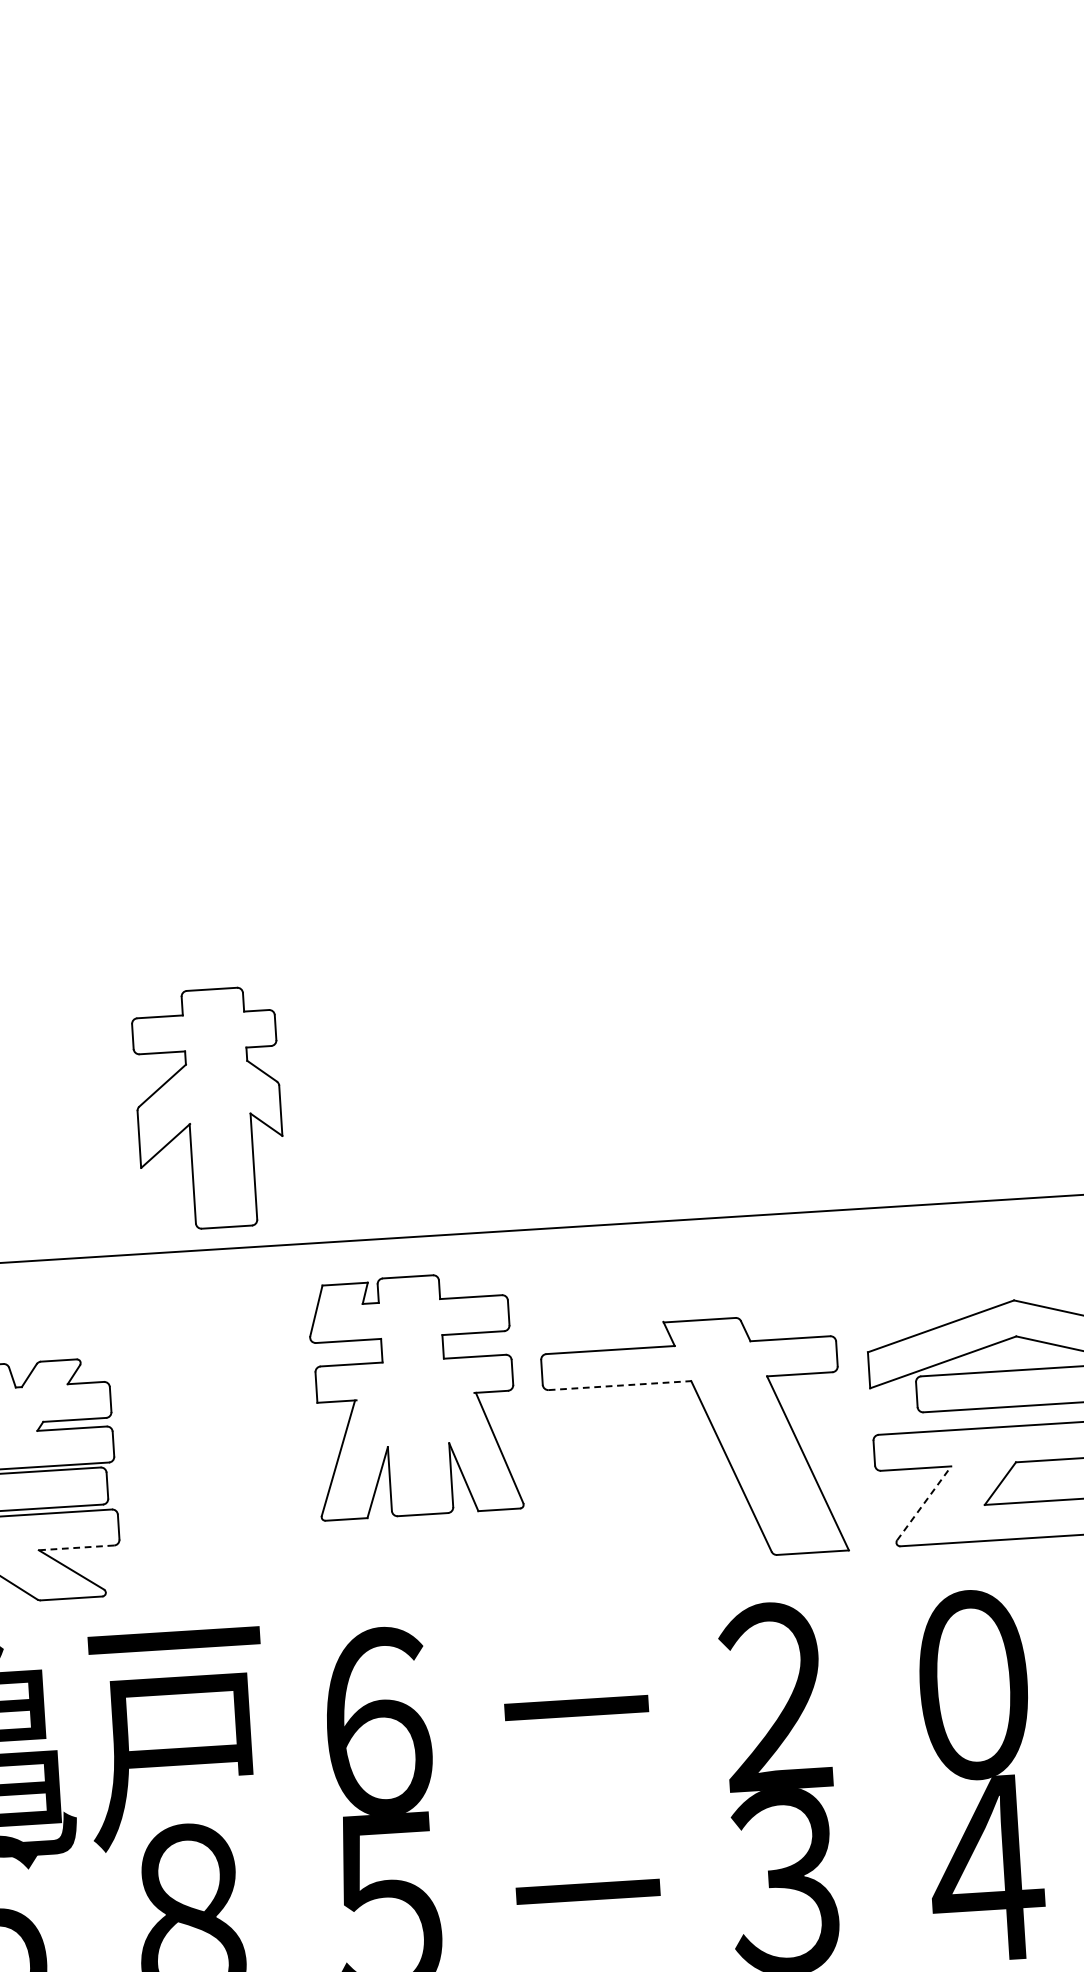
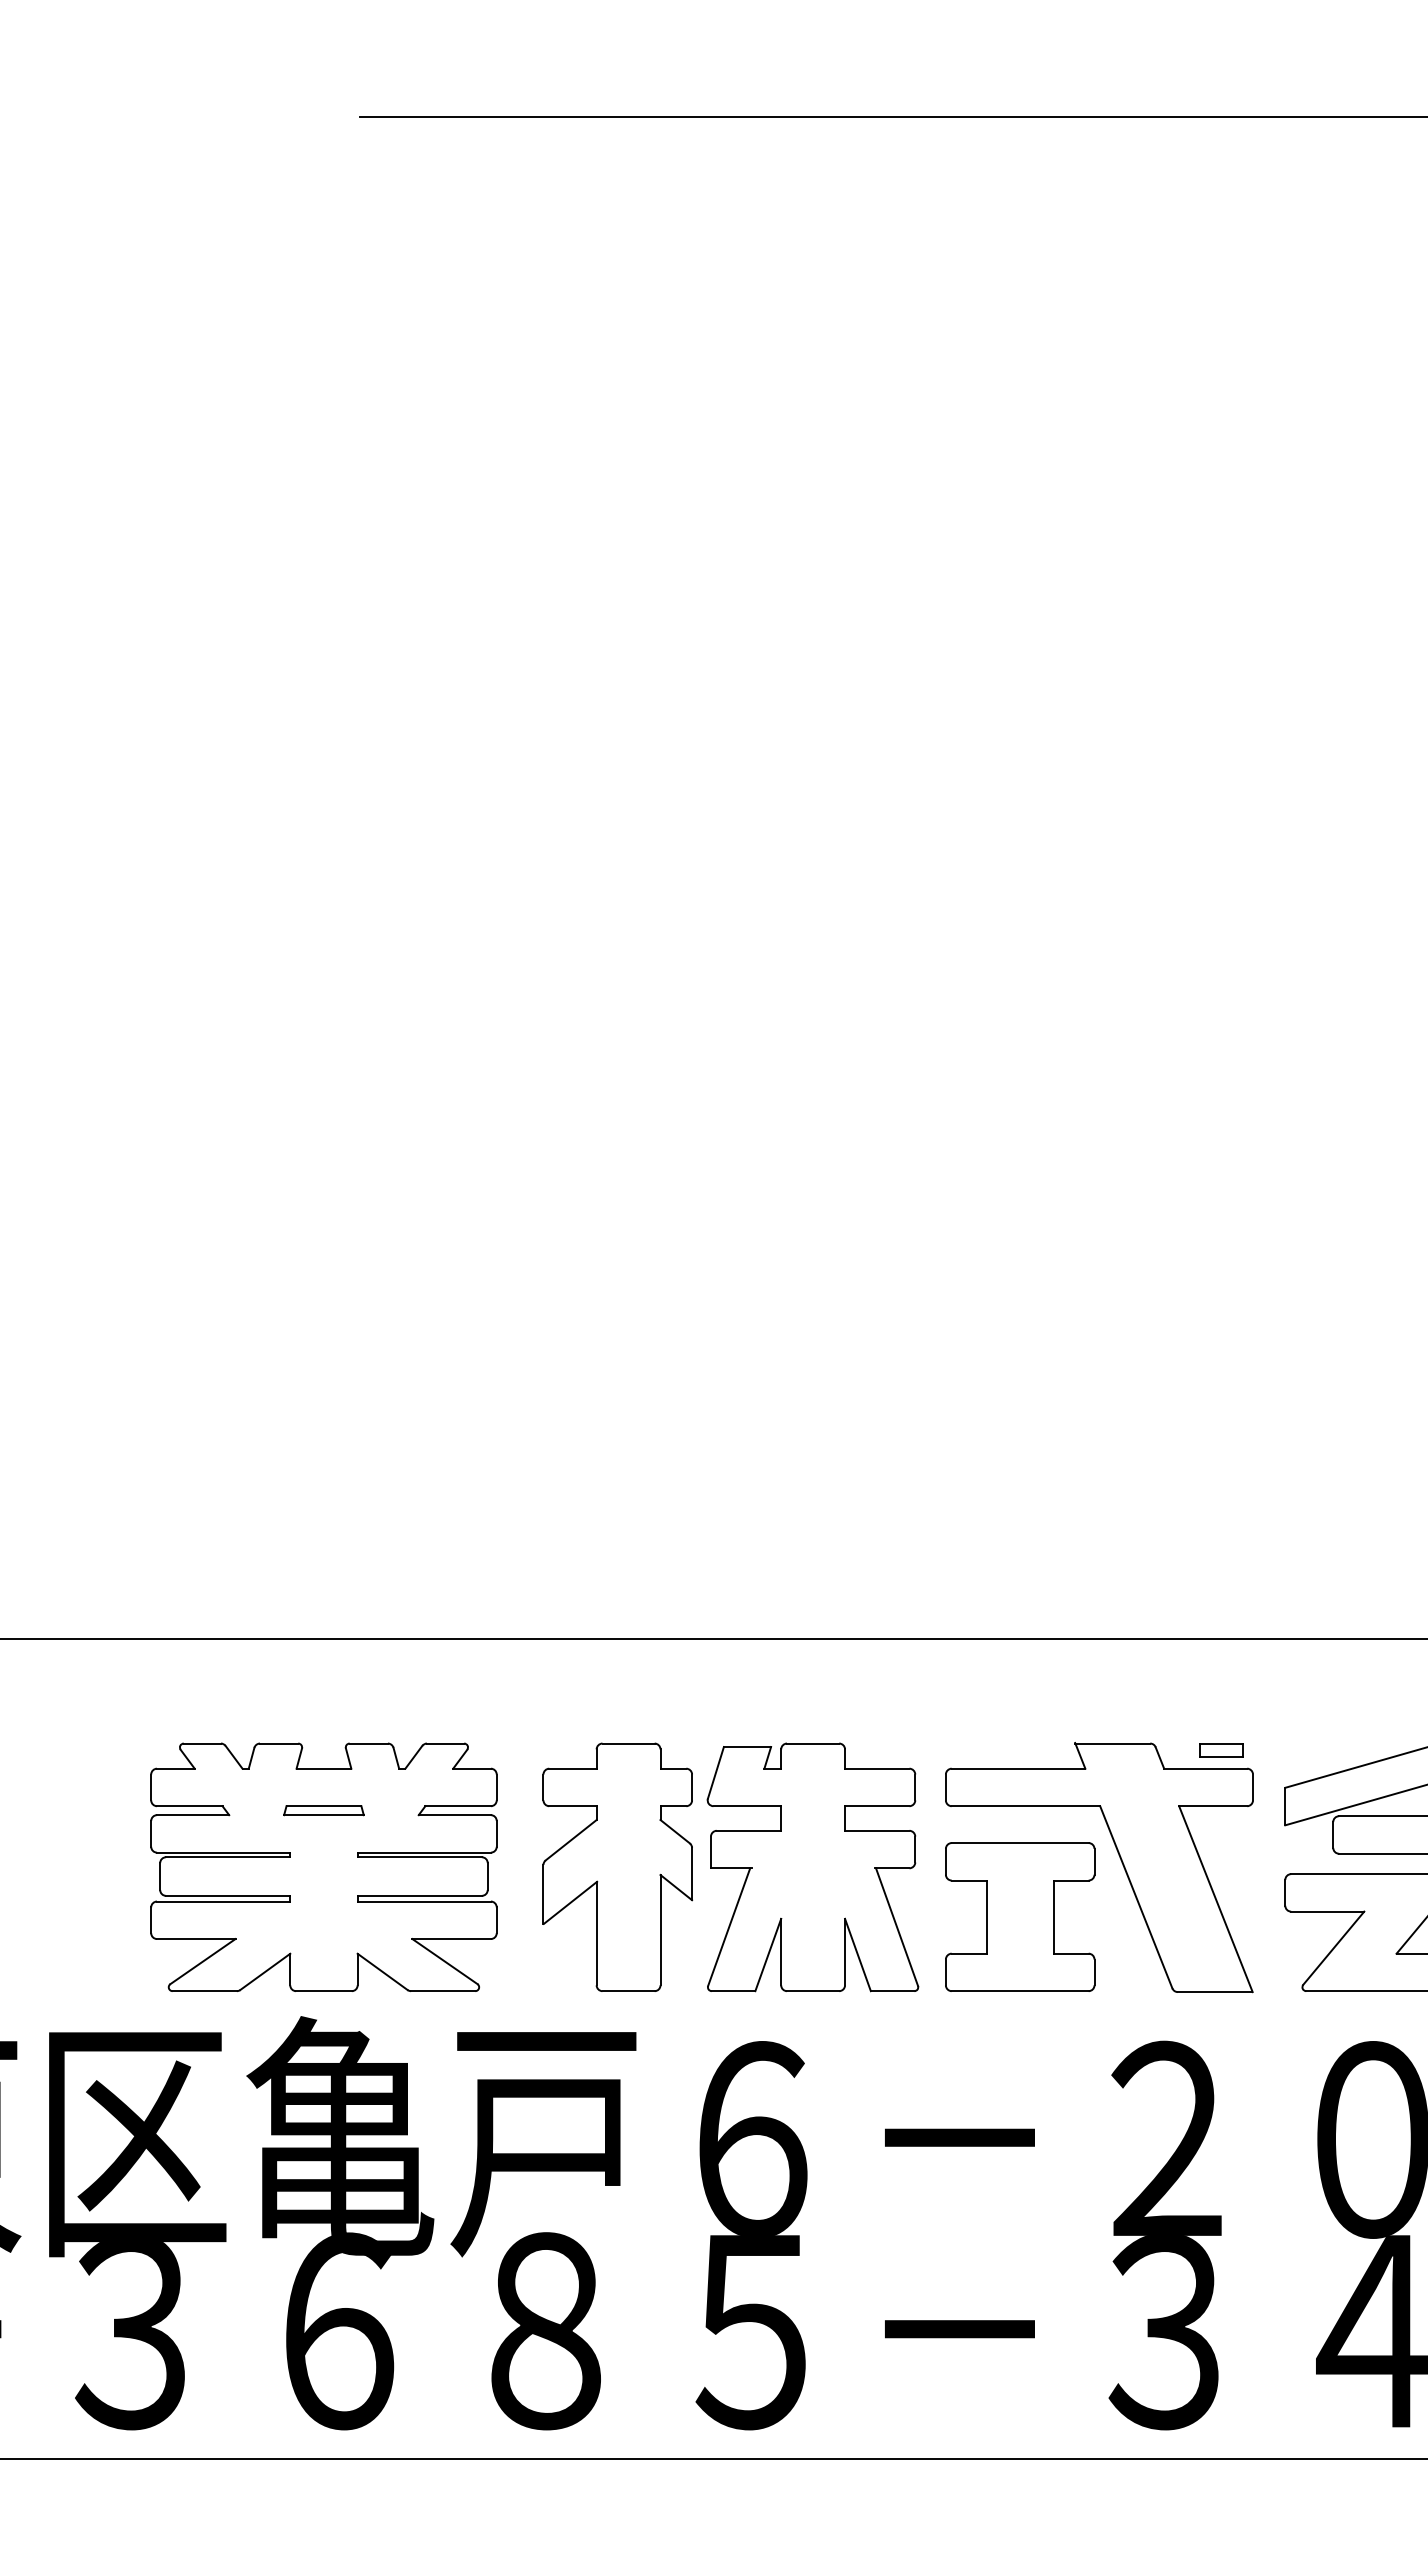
part: (208, 1108) -> (617, 1866), moved
part: (804, 1320) -> (1221, 1750), added
line: (620, 1385) -> (1026, 1806), dashed -> solid
part: (414, 1395) -> (812, 1867), moved
part: (621, 1491) -> (1020, 1916), added
line: (923, 1503) -> (1333, 1948), dashed -> solid
line: (76, 1548) -> (451, 1939), dashed -> solid

